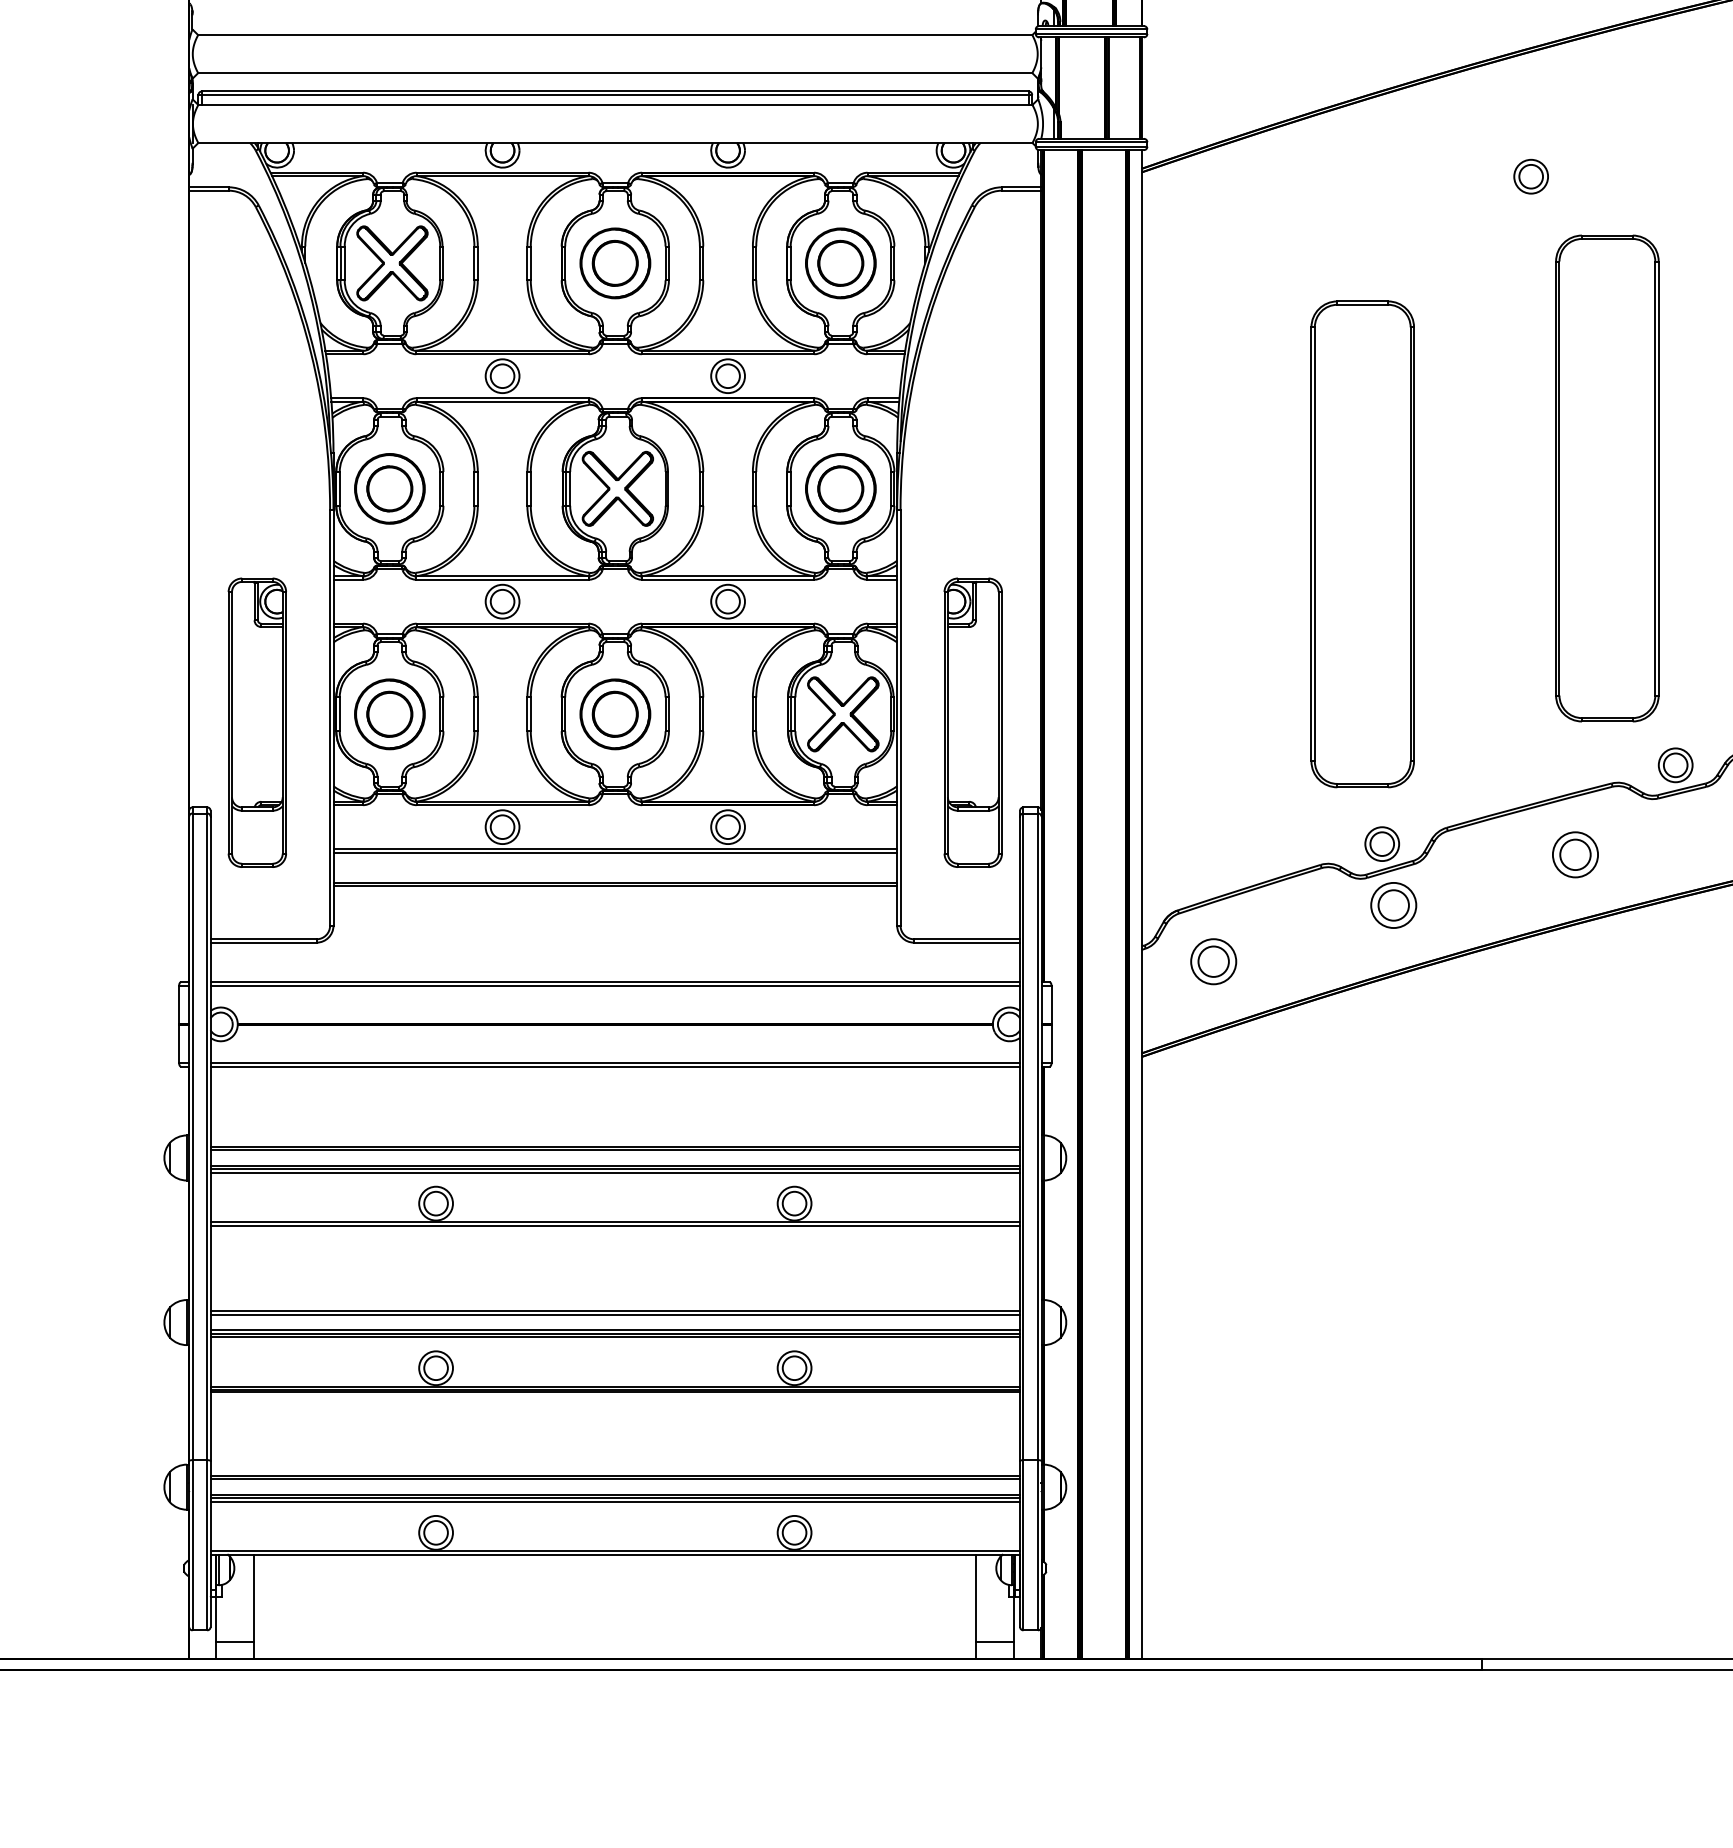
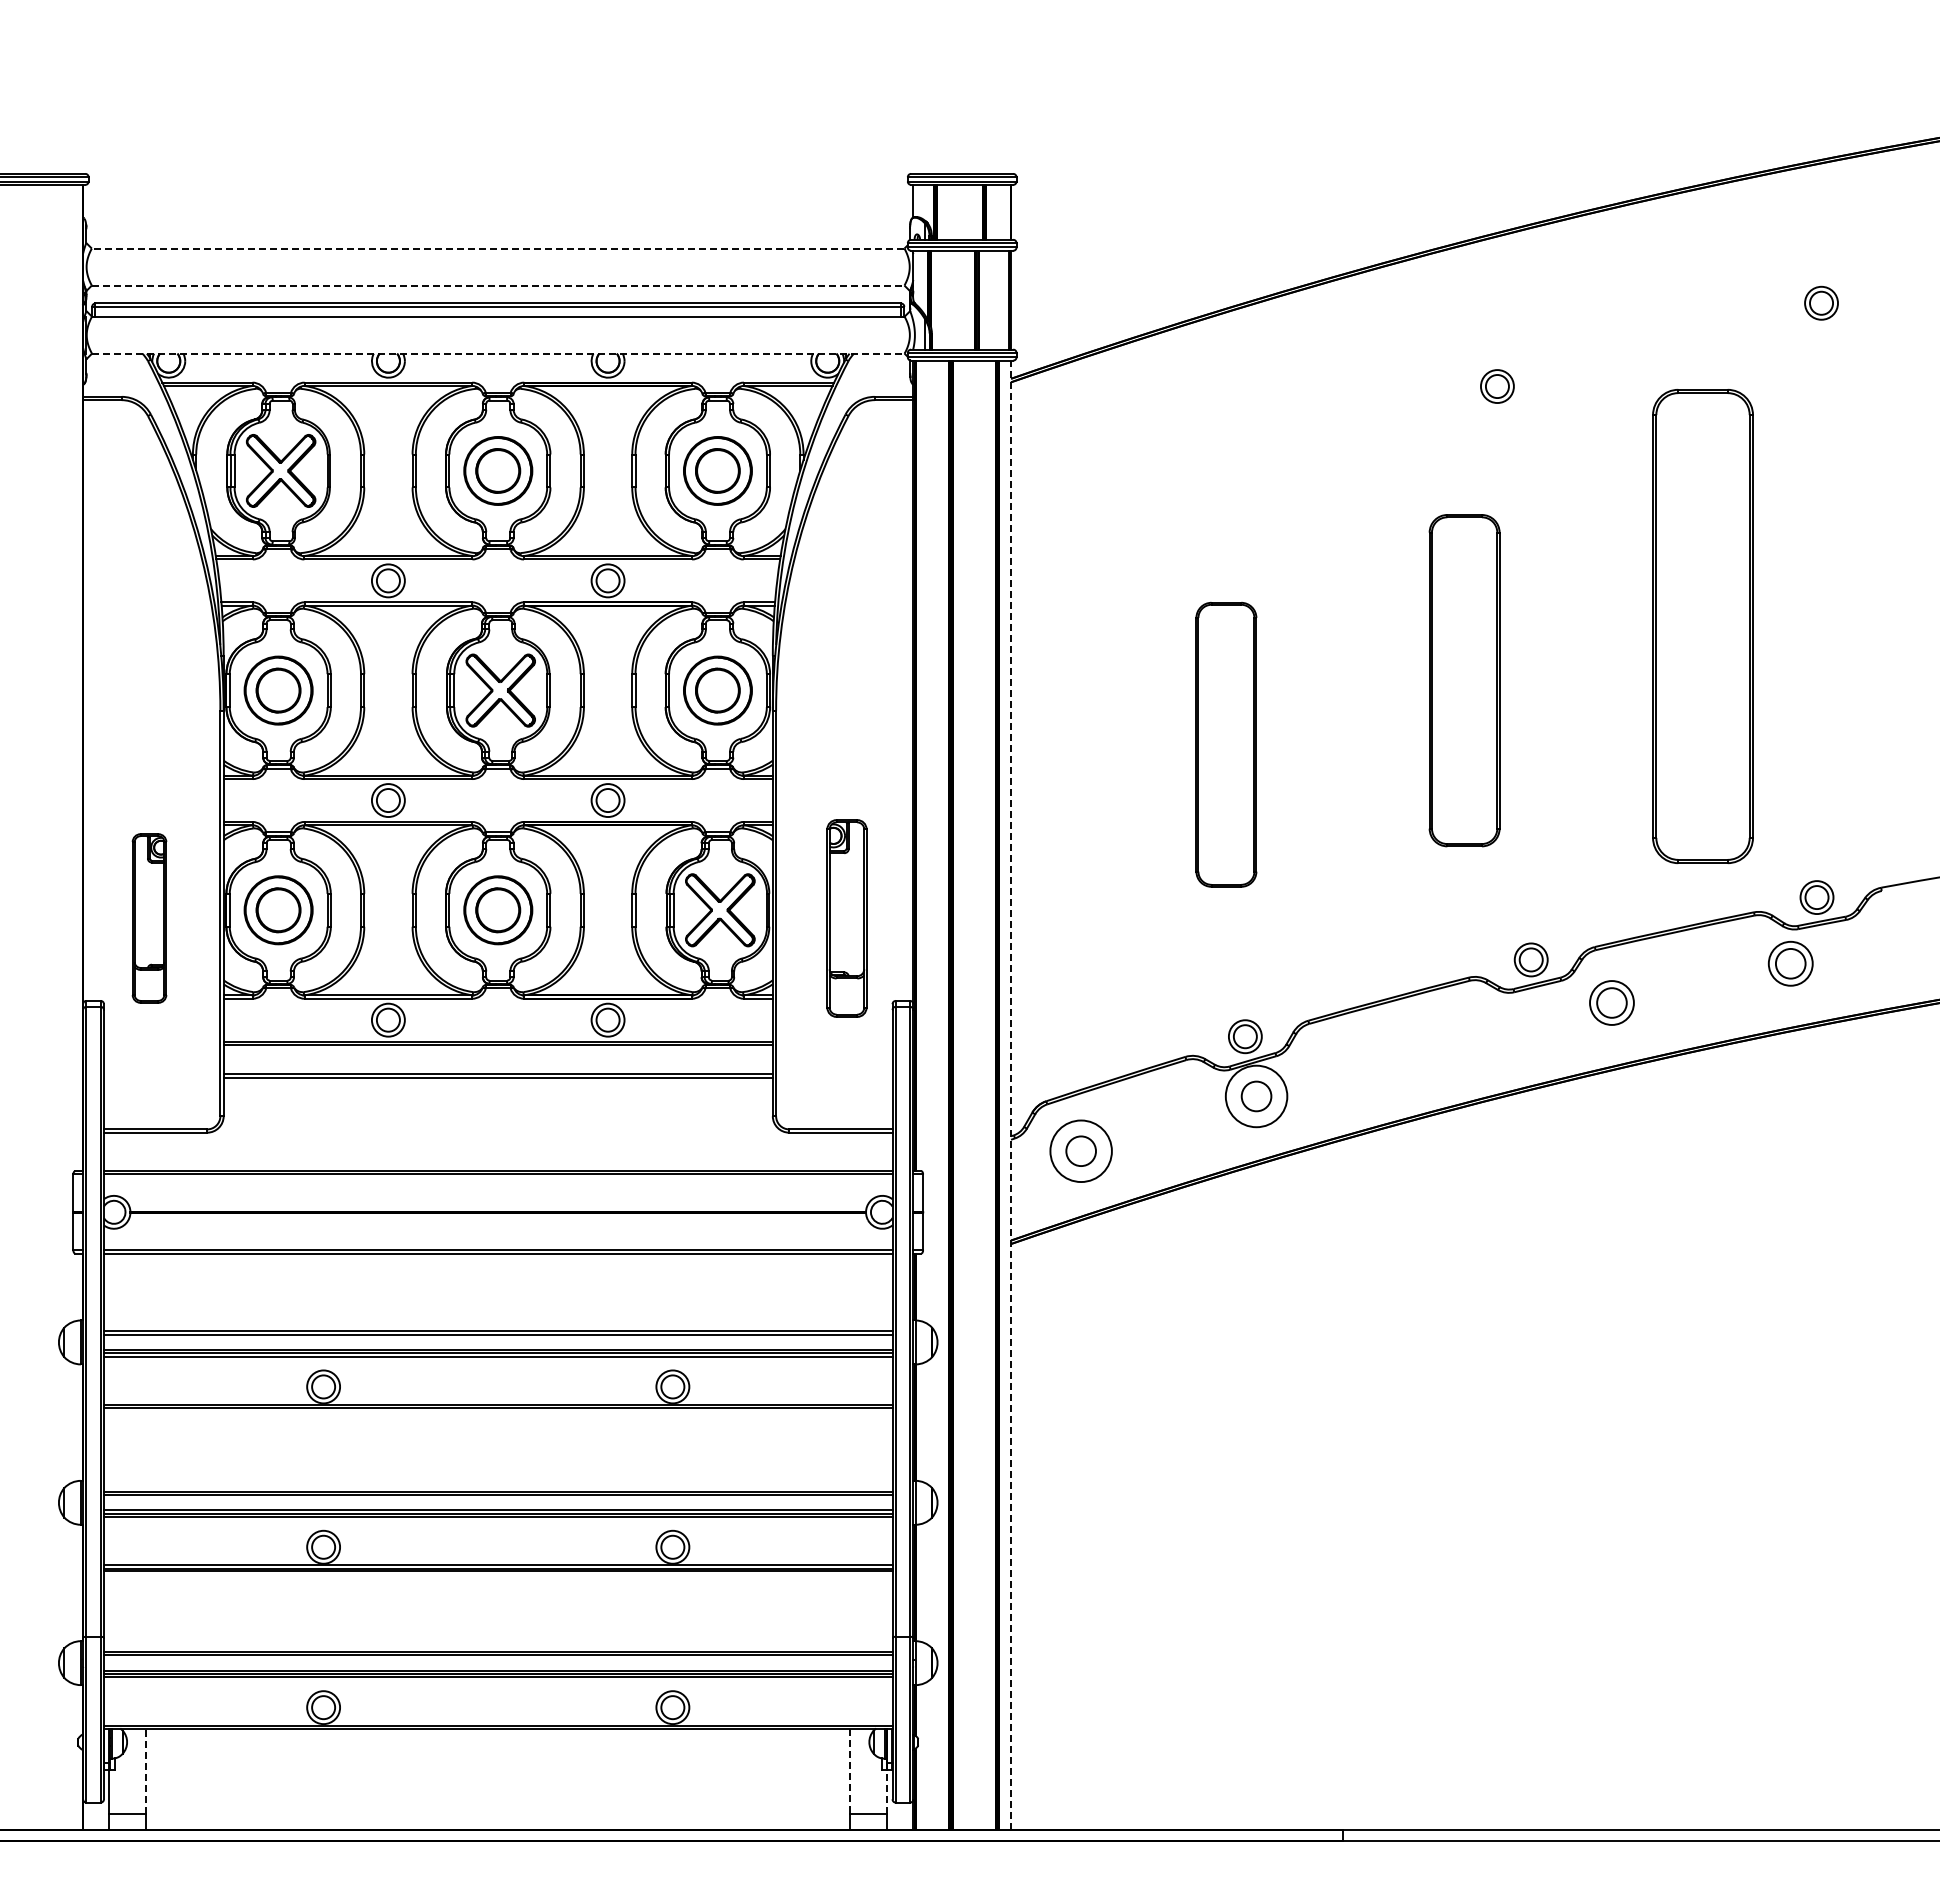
line: (614, 35) -> (497, 248), solid -> dashed
line: (615, 73) -> (498, 285), solid -> dashed
line: (615, 142) -> (498, 353), solid -> dashed
part: (1531, 176) -> (1497, 386), moved
part: (1607, 478) -> (1464, 680), size x0.7
part: (1362, 544) -> (1226, 744), size x0.6
part: (257, 722) -> (149, 918), size x0.6
part: (972, 722) -> (846, 918), size x0.7
part: (1575, 854) -> (1433, 1046), removed
line: (1142, 904) -> (1011, 1095), solid -> dashed
circle: (1393, 905) -> (1256, 1096), size x1.4
circle: (1214, 961) -> (1081, 1151), size x1.4
line: (254, 1597) -> (146, 1770), solid -> dashed
line: (976, 1598) -> (850, 1771), solid -> dashed
line: (1014, 1618) -> (887, 1791), solid -> dashed

